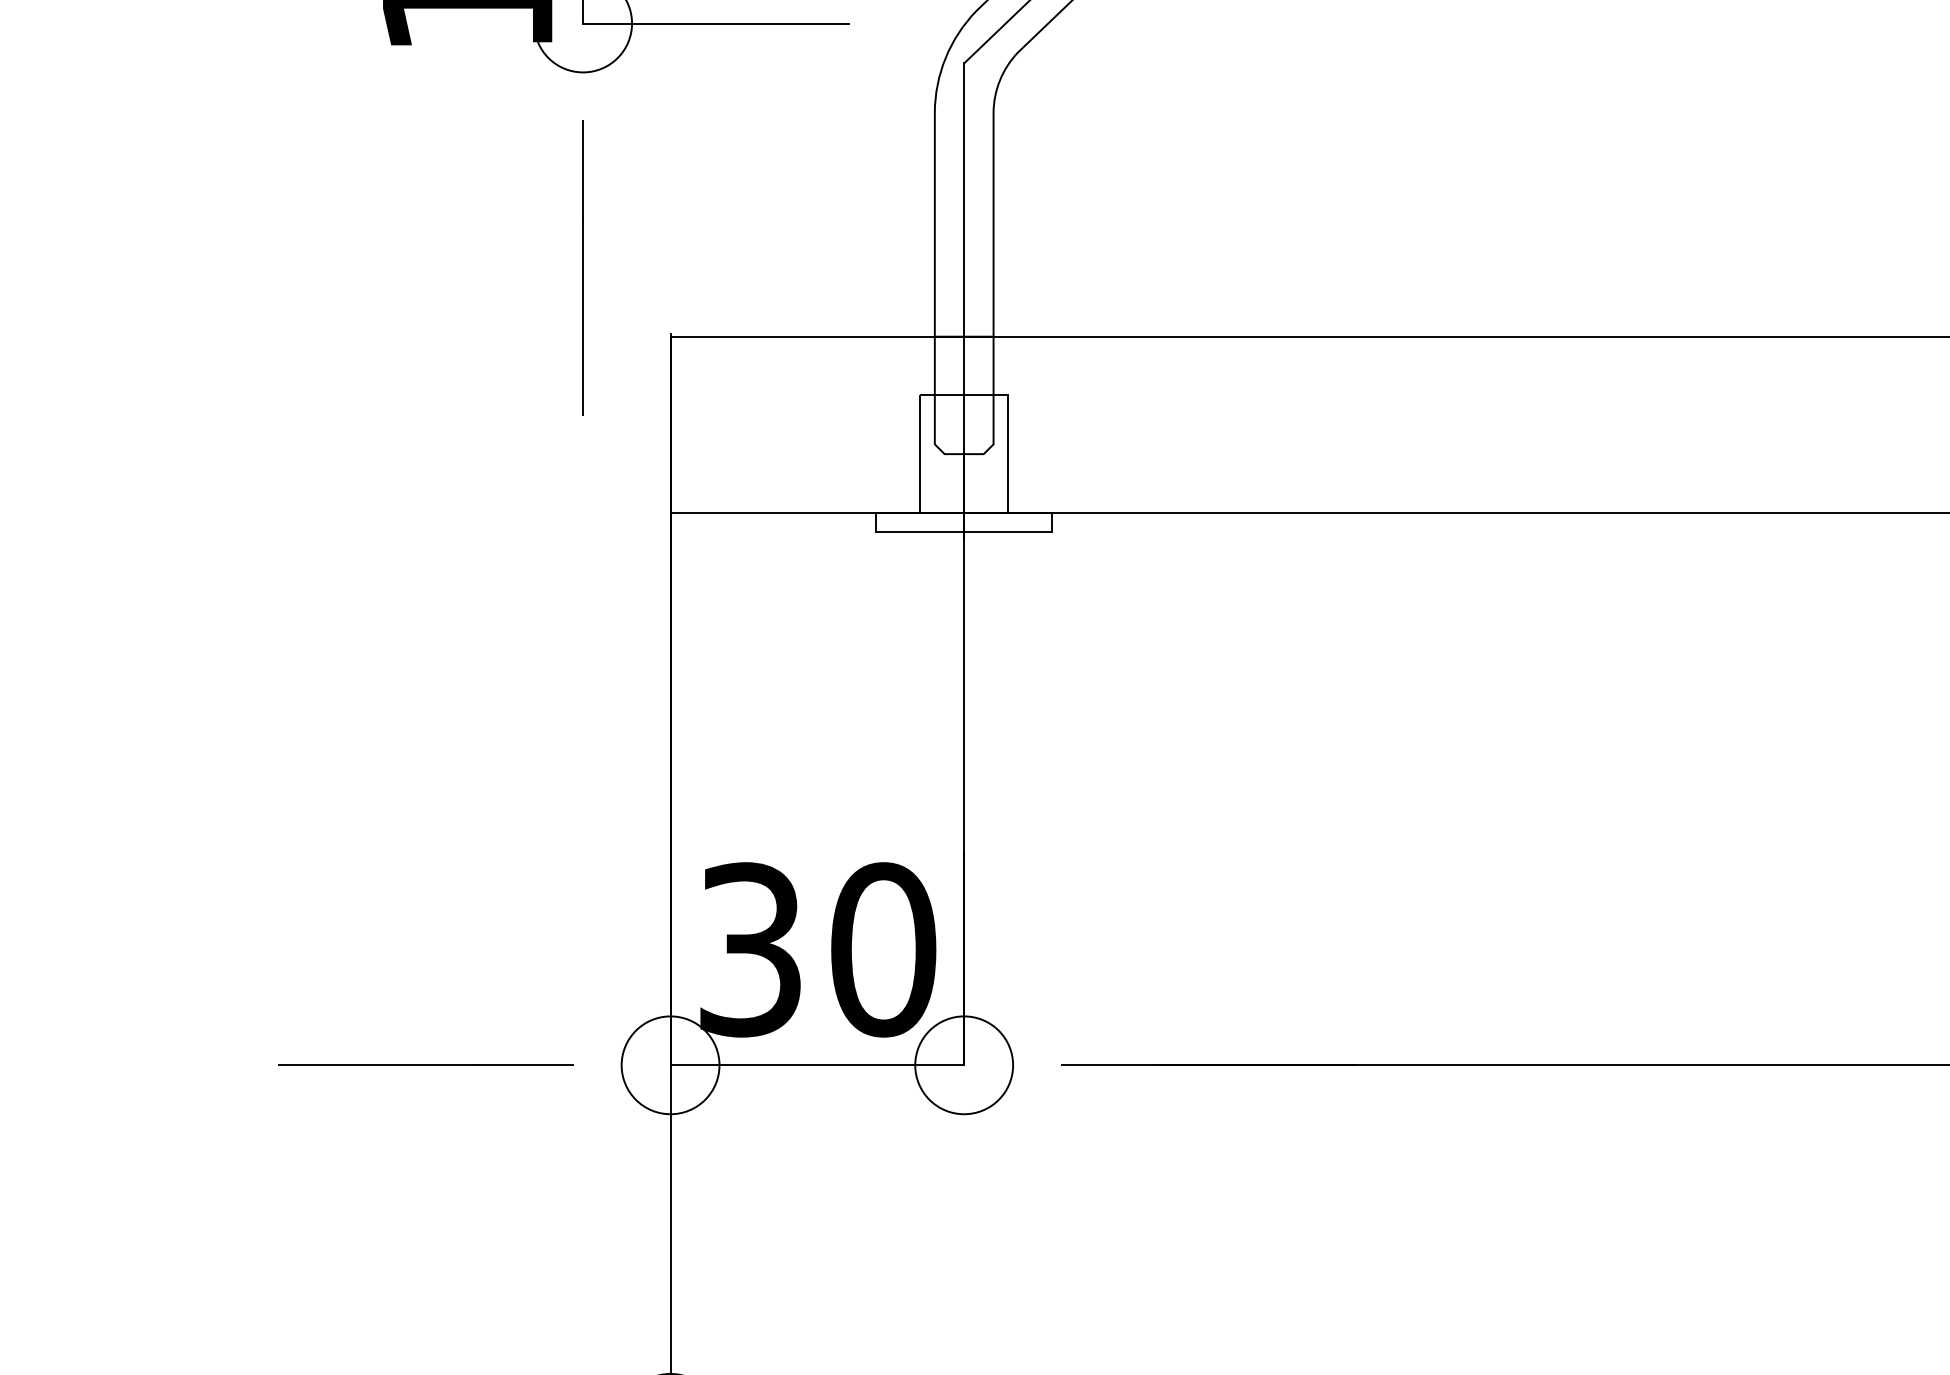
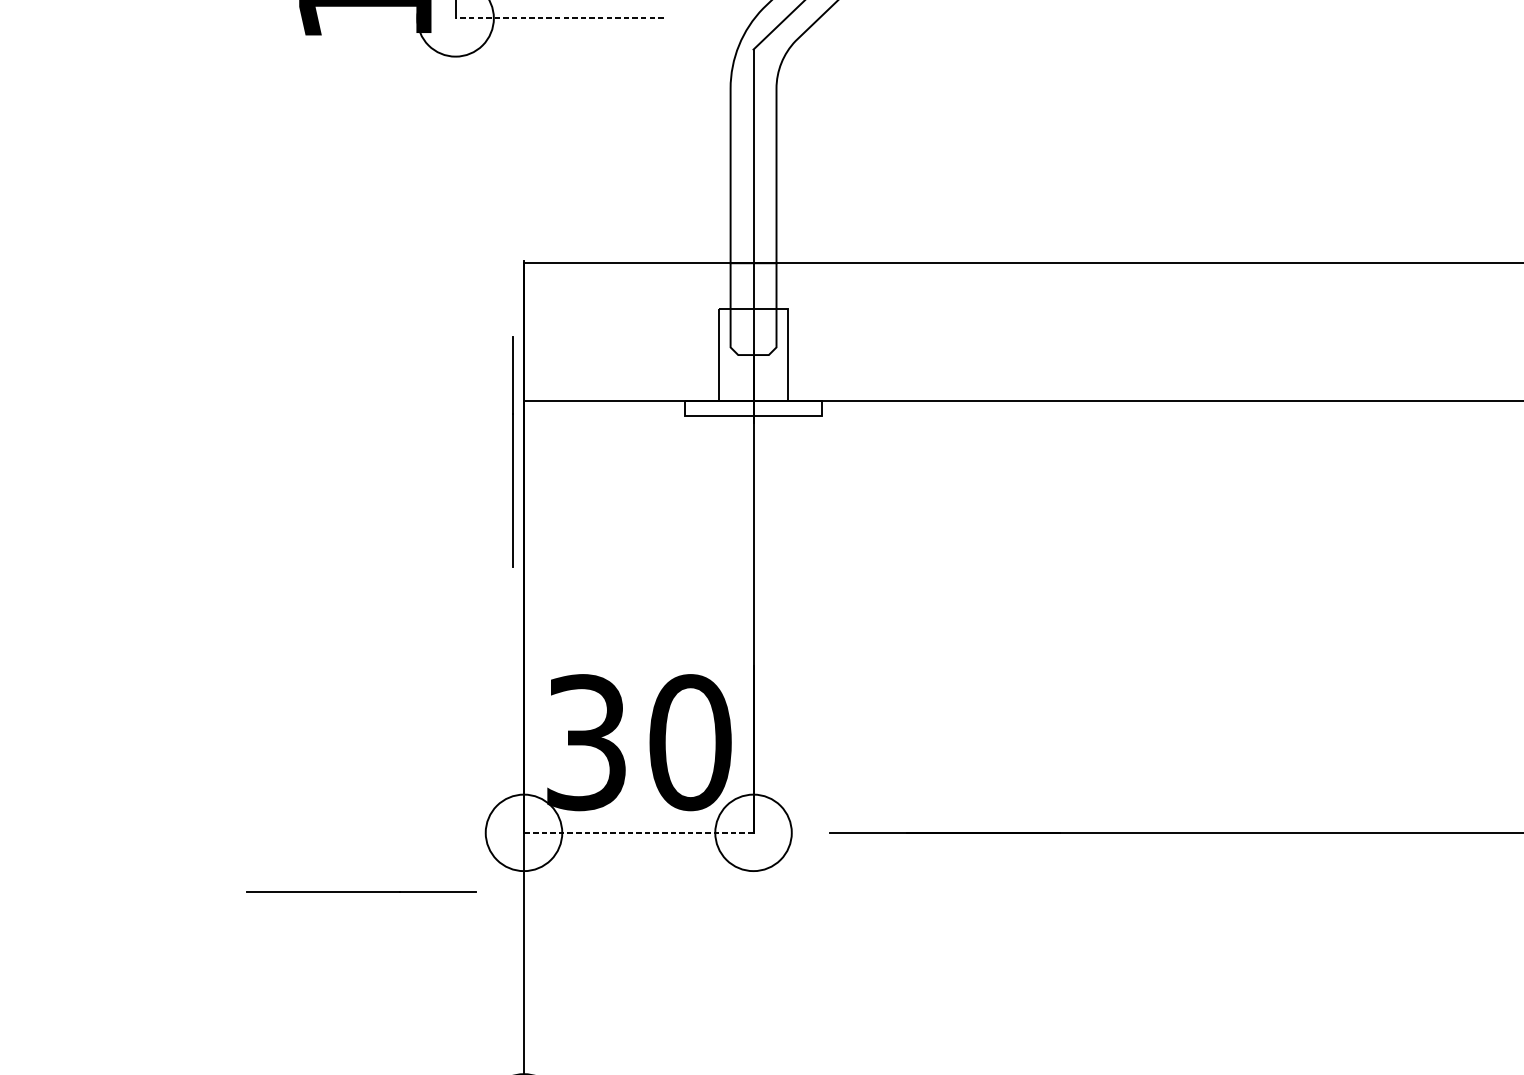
line: (715, 23) -> (559, 18), solid -> dashed
line: (582, 267) -> (512, 451), moved
line: (425, 1064) -> (361, 891), moved
line: (817, 1065) -> (638, 833), solid -> dashed

